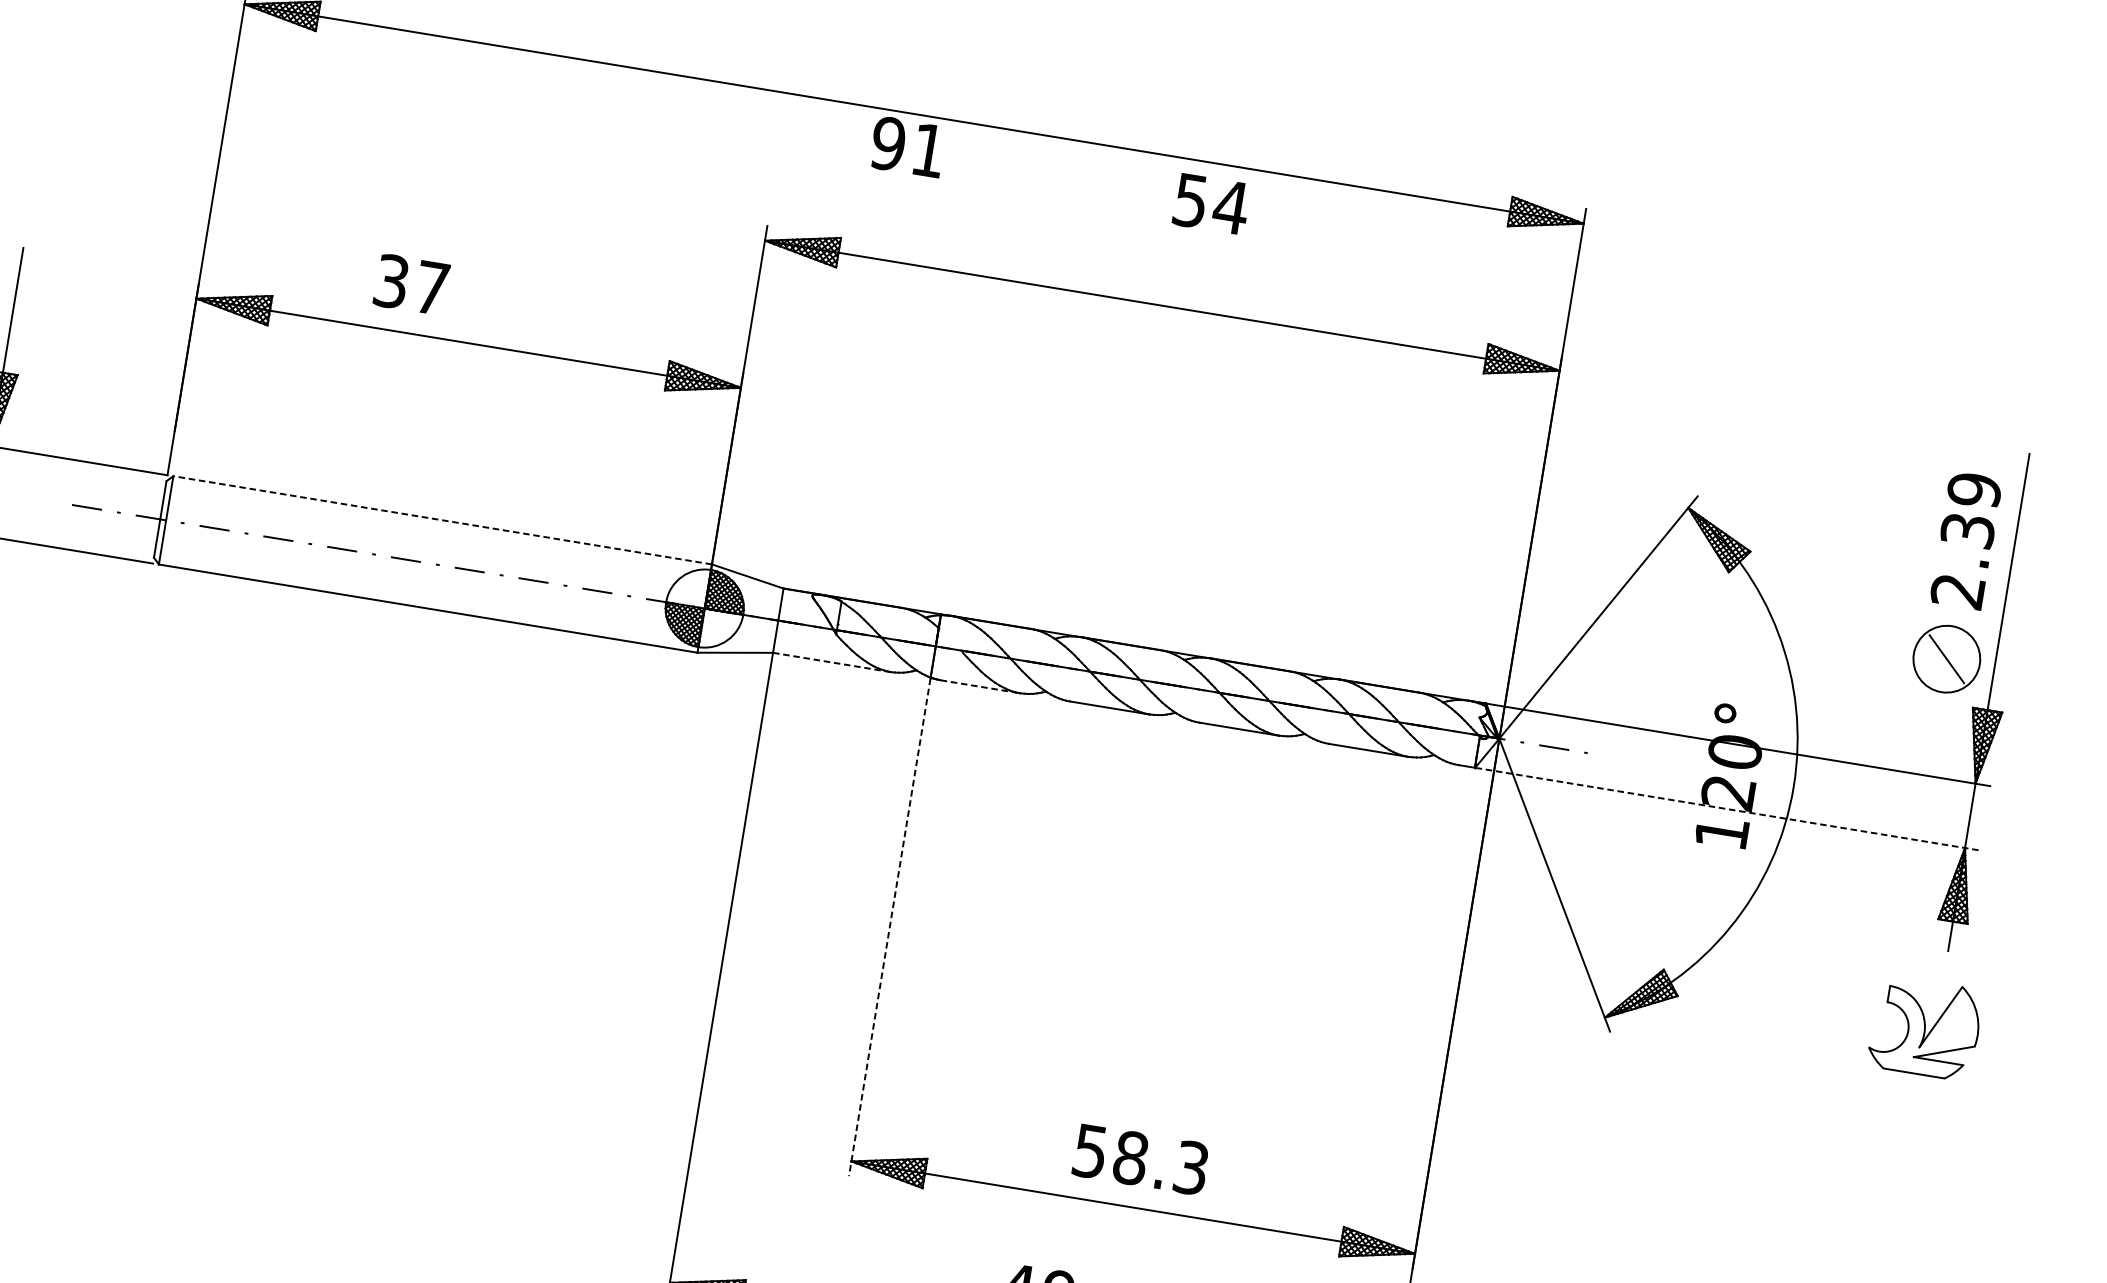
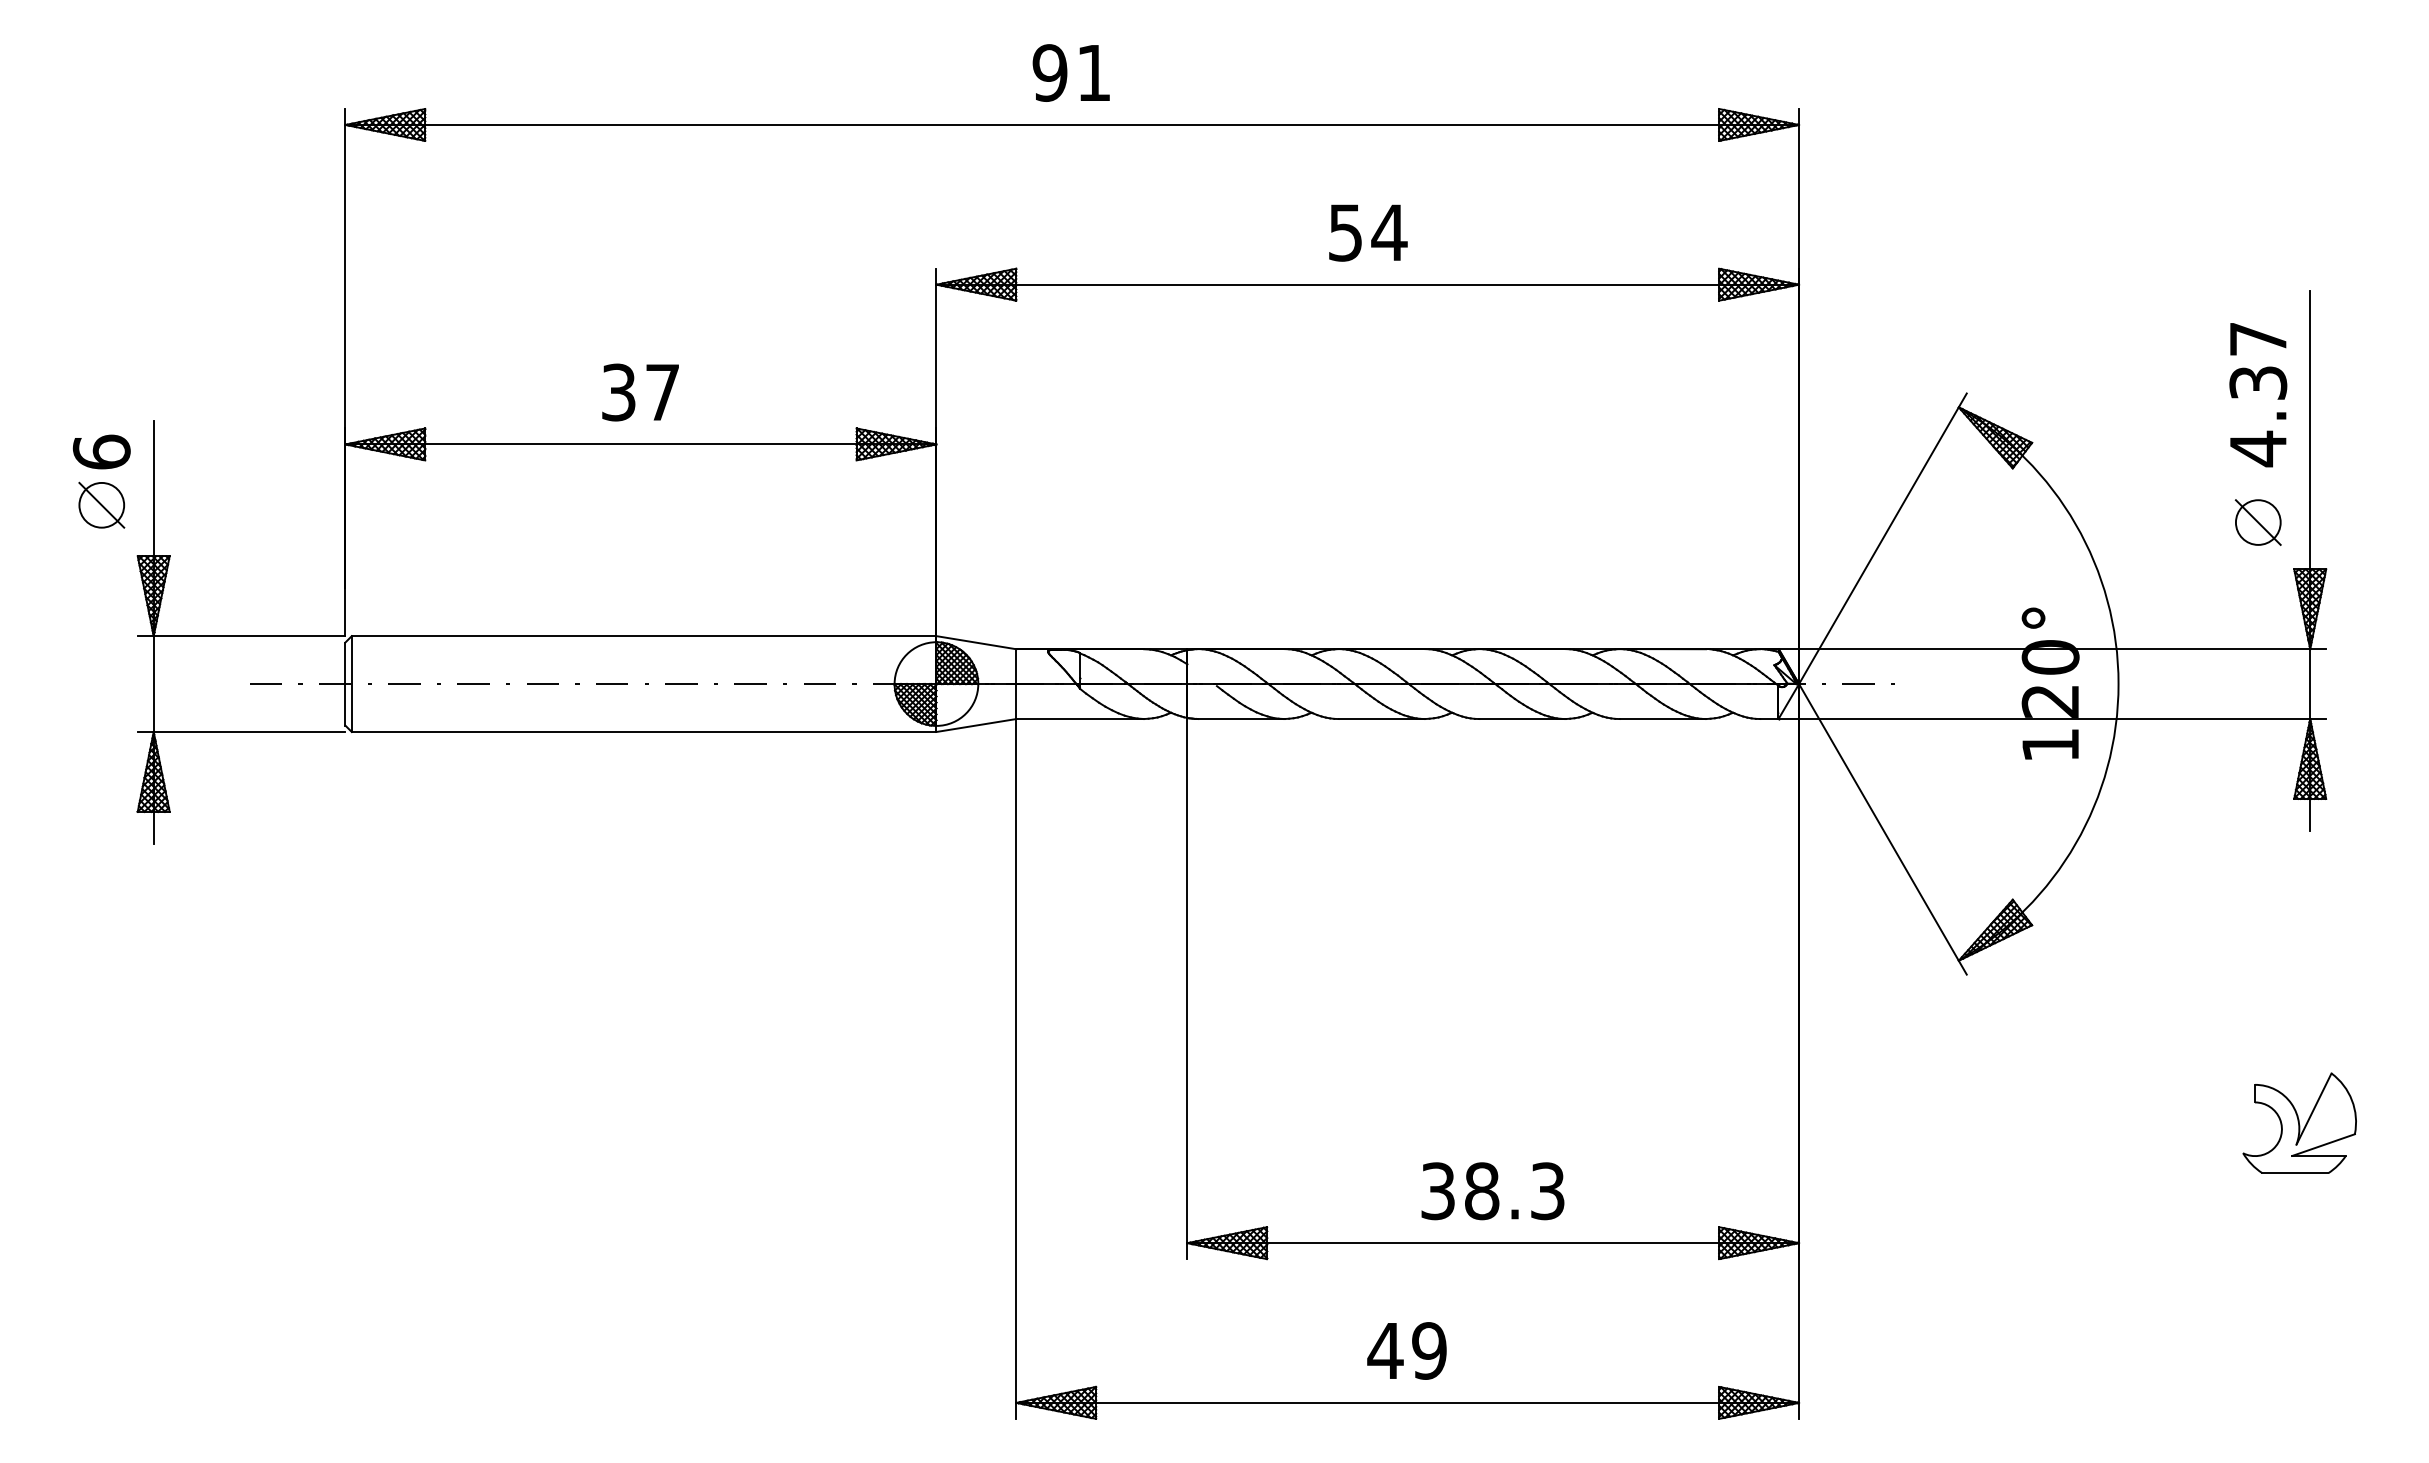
text: (907, 146) -> (1070, 72), moved
text: (1211, 203) -> (1368, 232), moved
text: (411, 284) -> (640, 392), moved
line: (442, 520) -> (643, 636), dashed -> solid
text: (1966, 541) -> (2258, 394), 2.39 -> 4.37
circle: (1946, 659) -> (2257, 522), size x0.62
line: (832, 662) -> (1080, 719), dashed -> solid
line: (980, 687) -> (1241, 719), dashed -> solid
line: (1727, 809) -> (2052, 719), dashed -> solid
line: (889, 927) -> (1187, 989), dashed -> solid
part: (1925, 1027) -> (2299, 1122), moved
text: (1090, 1150) -> (1438, 1190), 58.3 -> 38.3

